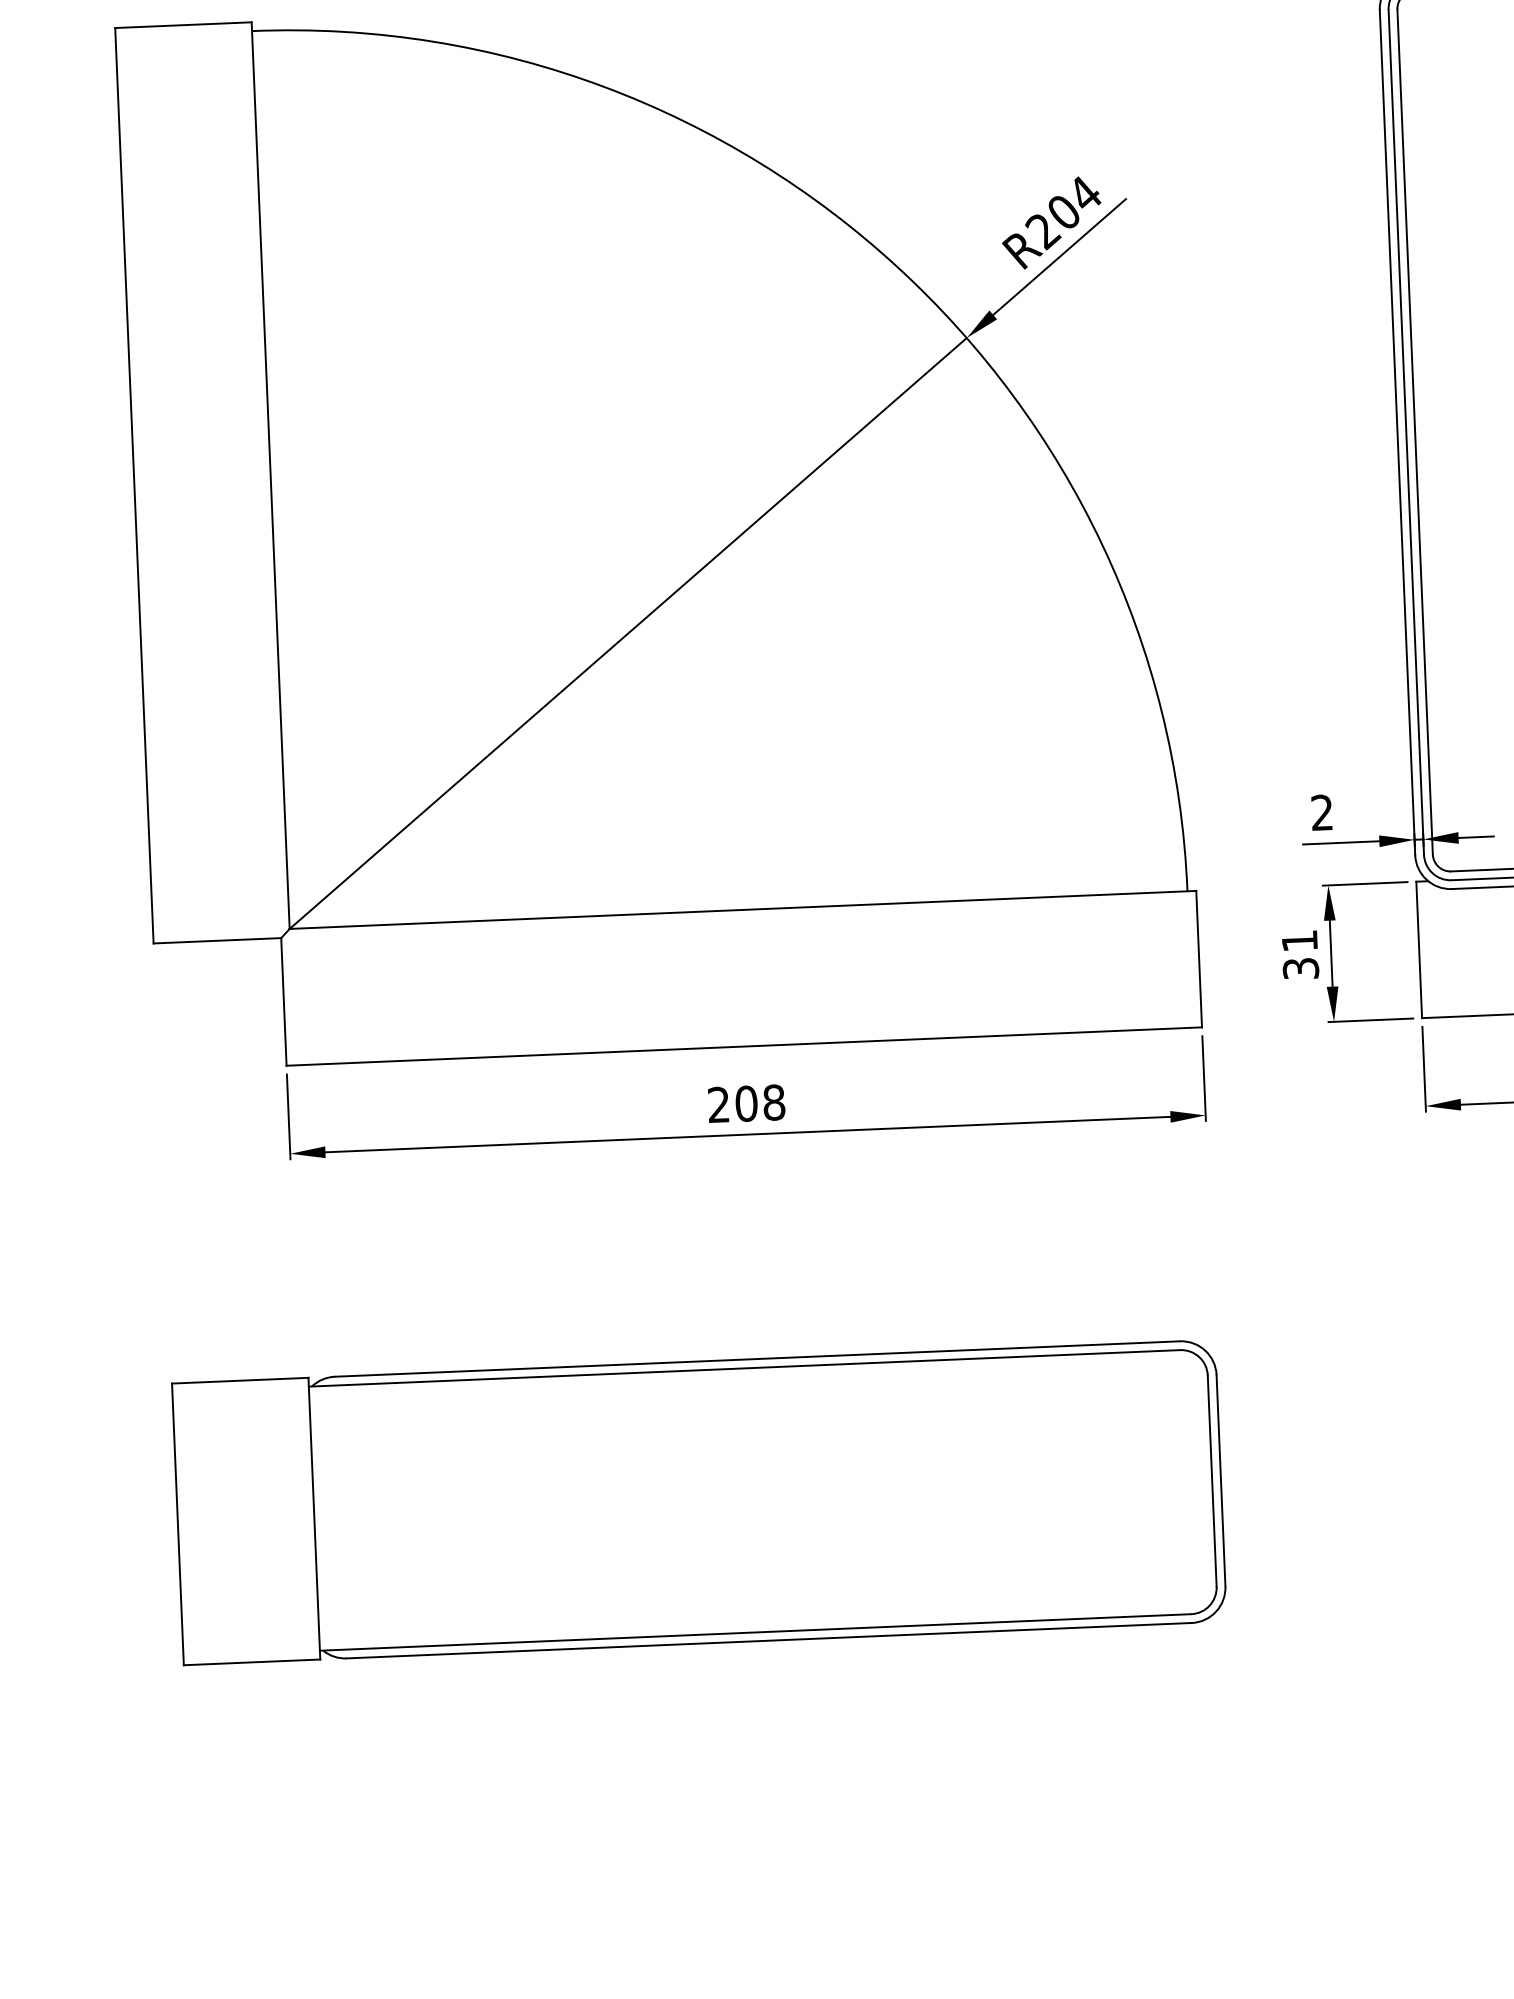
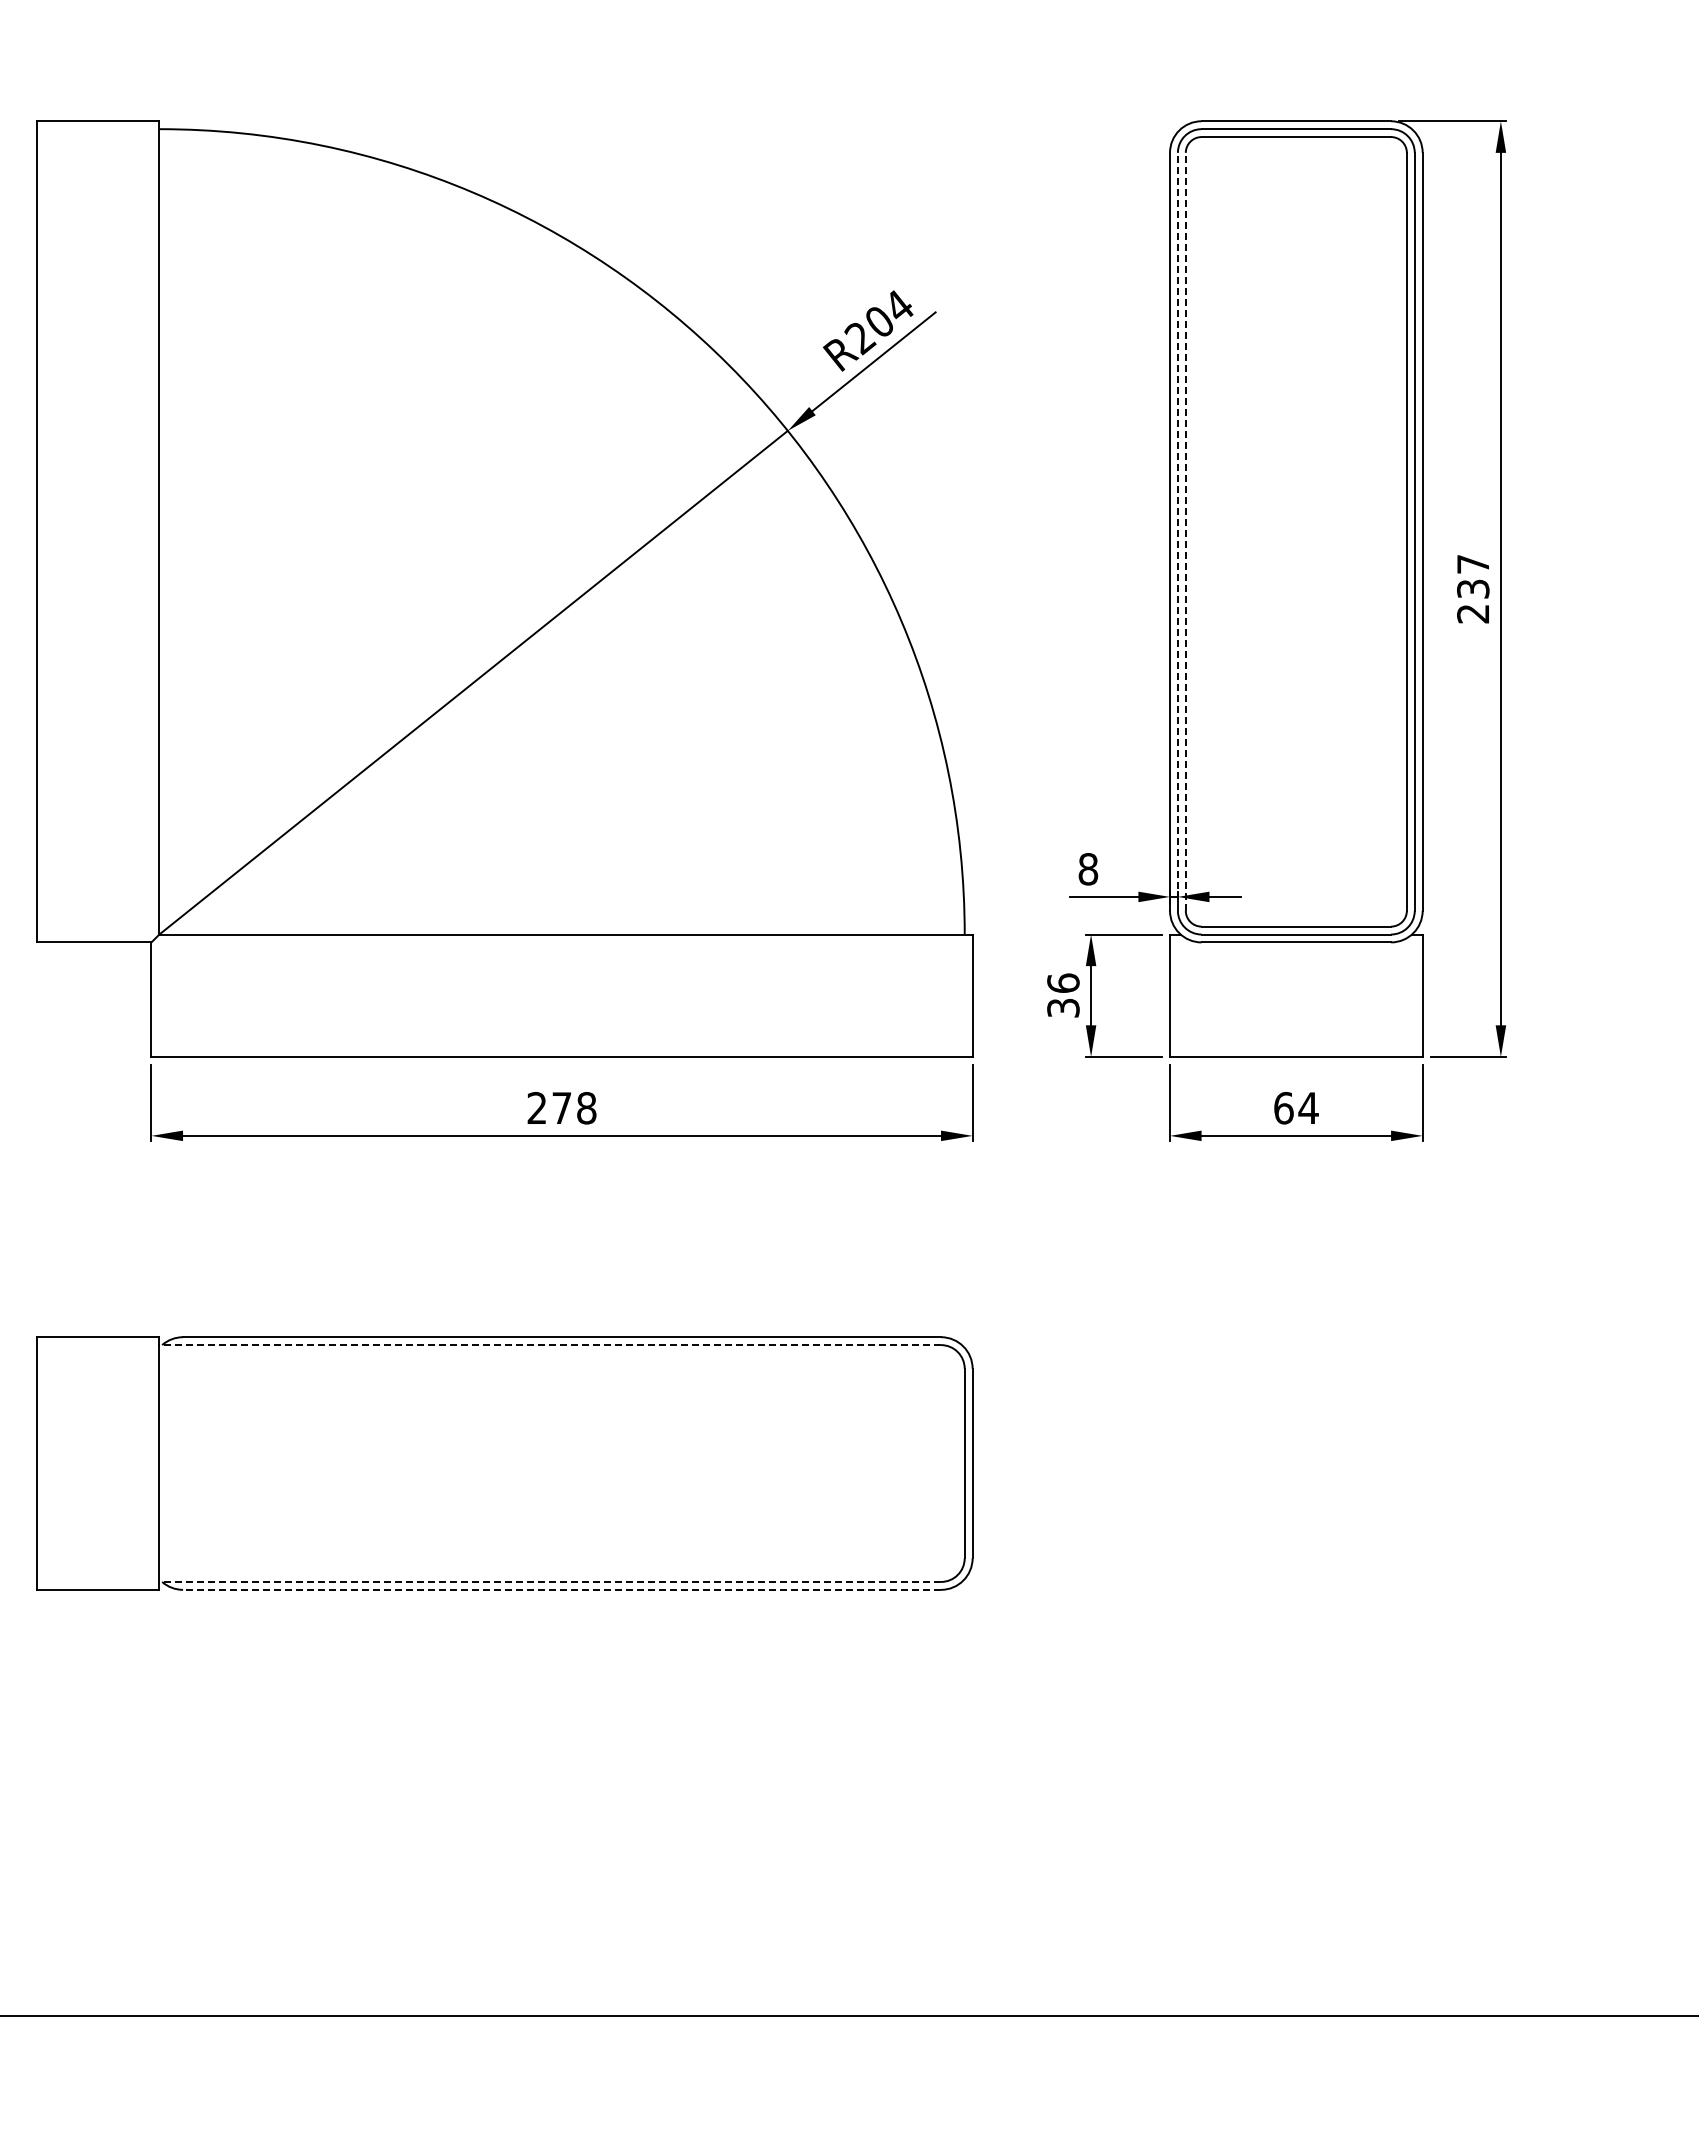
line: (1414, 431) -> (1185, 531), solid -> dashed
line: (1405, 432) -> (1177, 531), solid -> dashed
text: (1322, 813) -> (1088, 869), 2 -> 8
text: (1299, 940) -> (1063, 982), 31 -> 36
text: (746, 1104) -> (561, 1108), 208 -> 278
line: (744, 1368) -> (550, 1345), solid -> dashed
line: (755, 1631) -> (550, 1581), solid -> dashed
line: (769, 1640) -> (562, 1589), solid -> dashed

